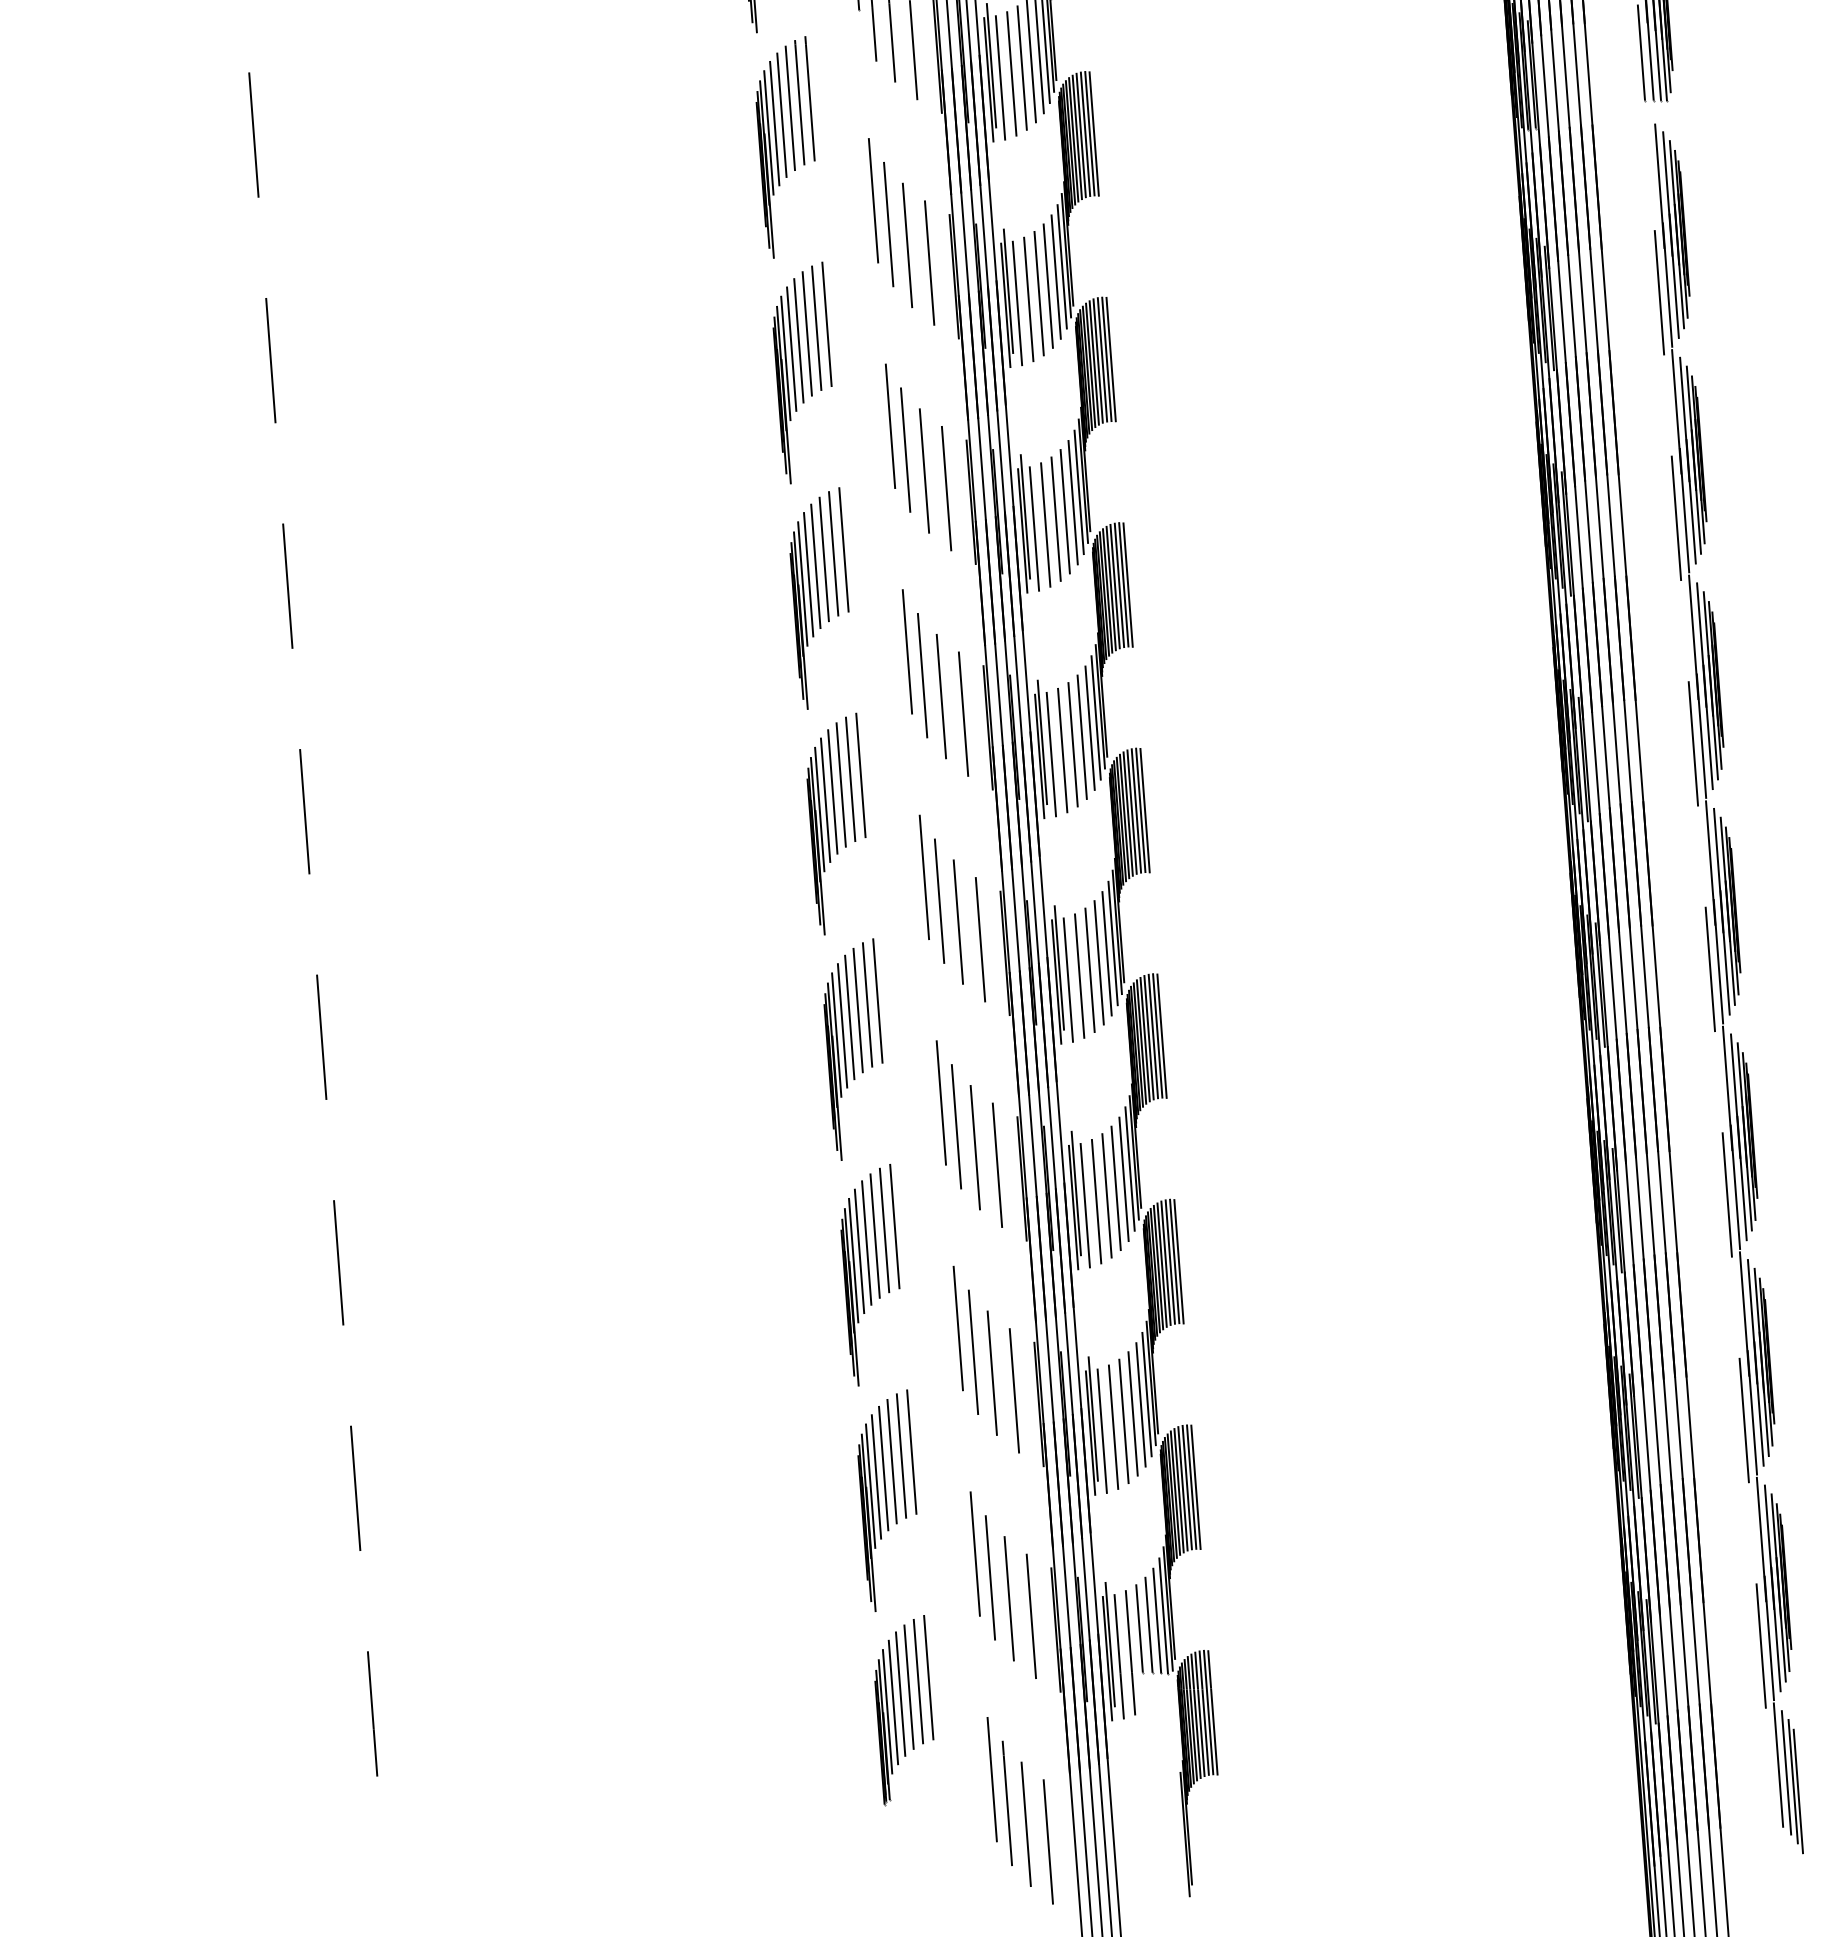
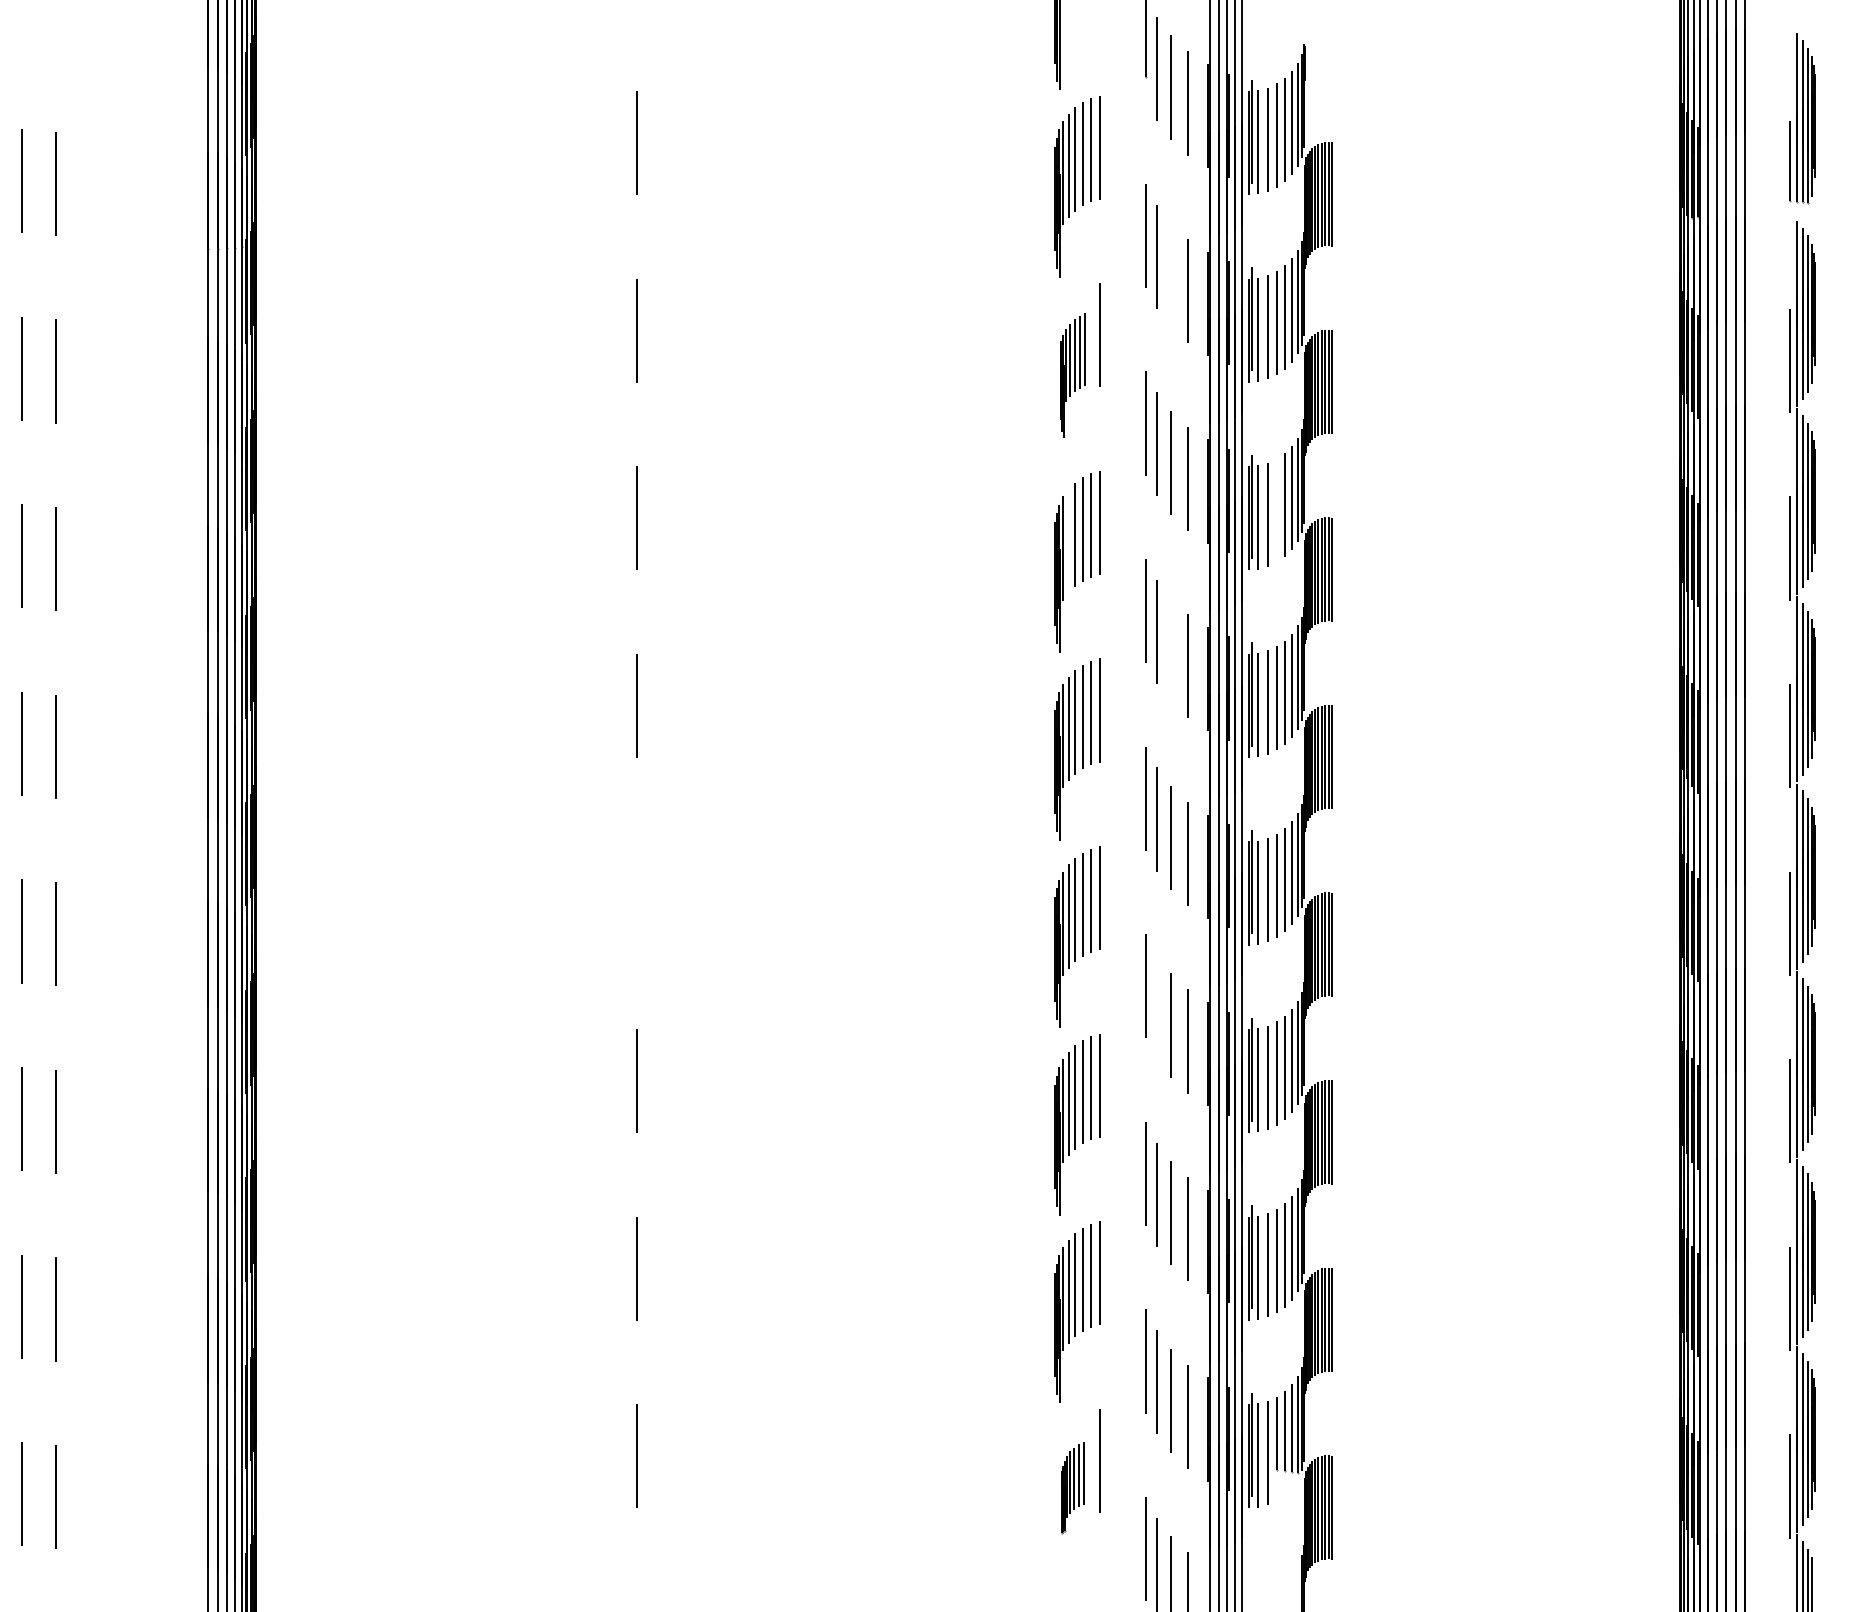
line: (907, 244) -> (1171, 274), removed
part: (798, 375) -> (1072, 375), size x0.7
line: (1055, 518) -> (1276, 510), removed
line: (808, 575) -> (1068, 541), removed
line: (940, 695) -> (1170, 649), removed
line: (321, 1037) -> (637, 893), removed
line: (956, 1126) -> (1156, 1006), removed
part: (898, 1712) -> (1072, 1487), size x0.6

